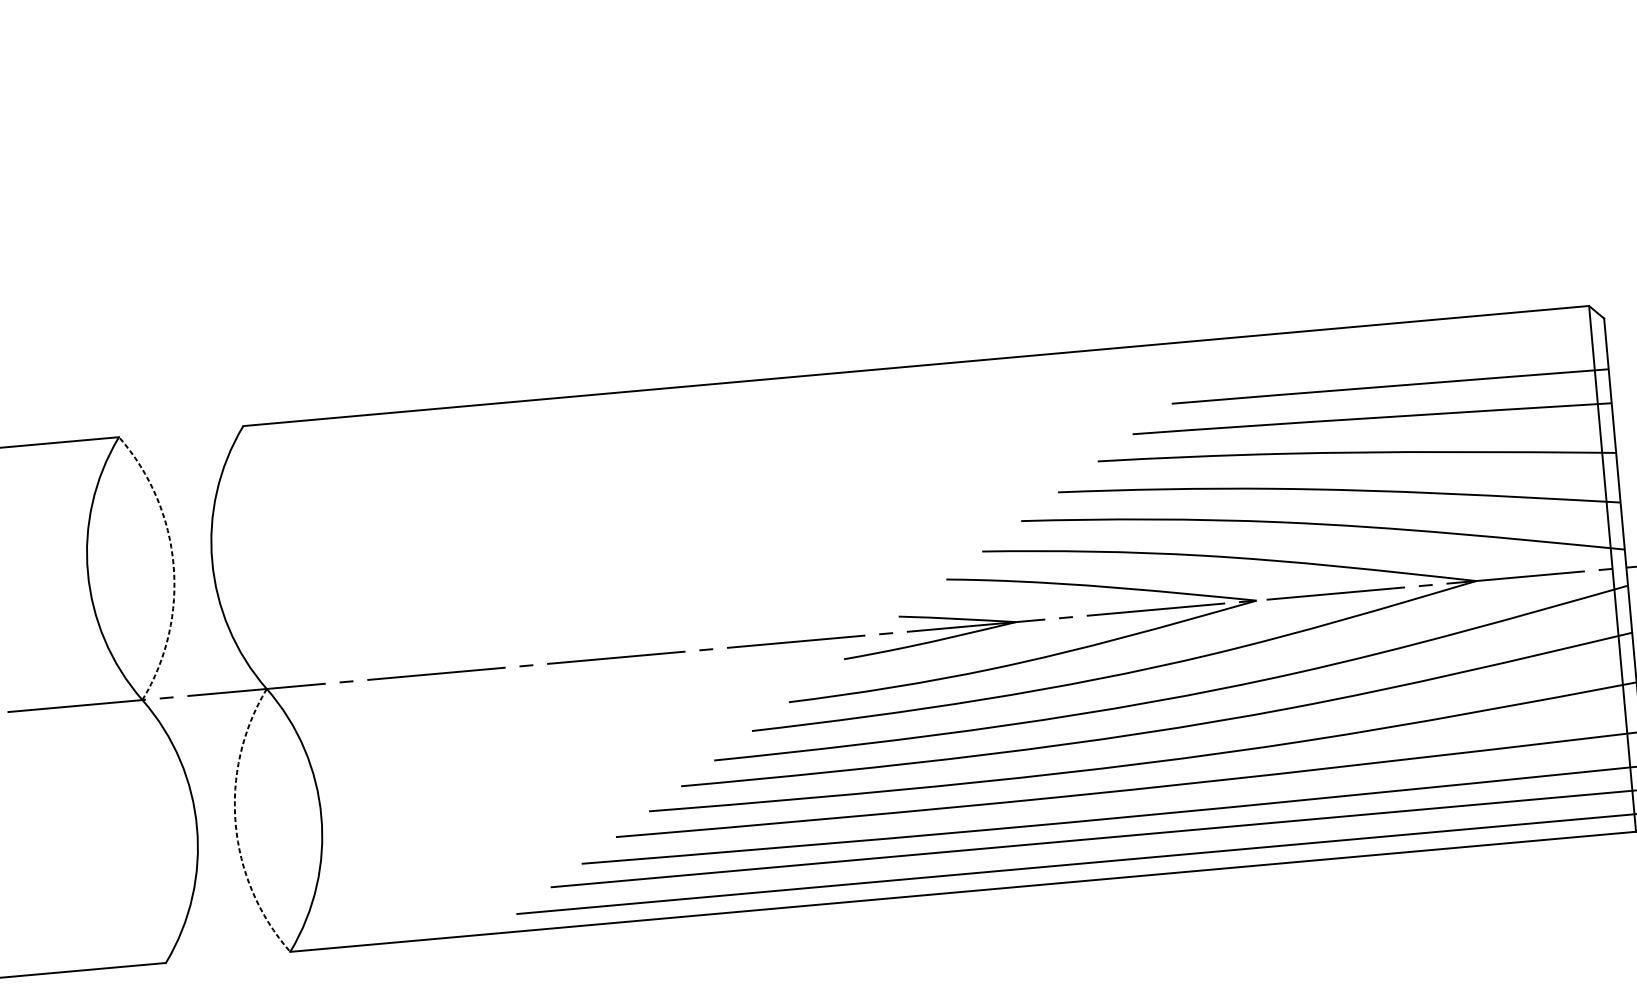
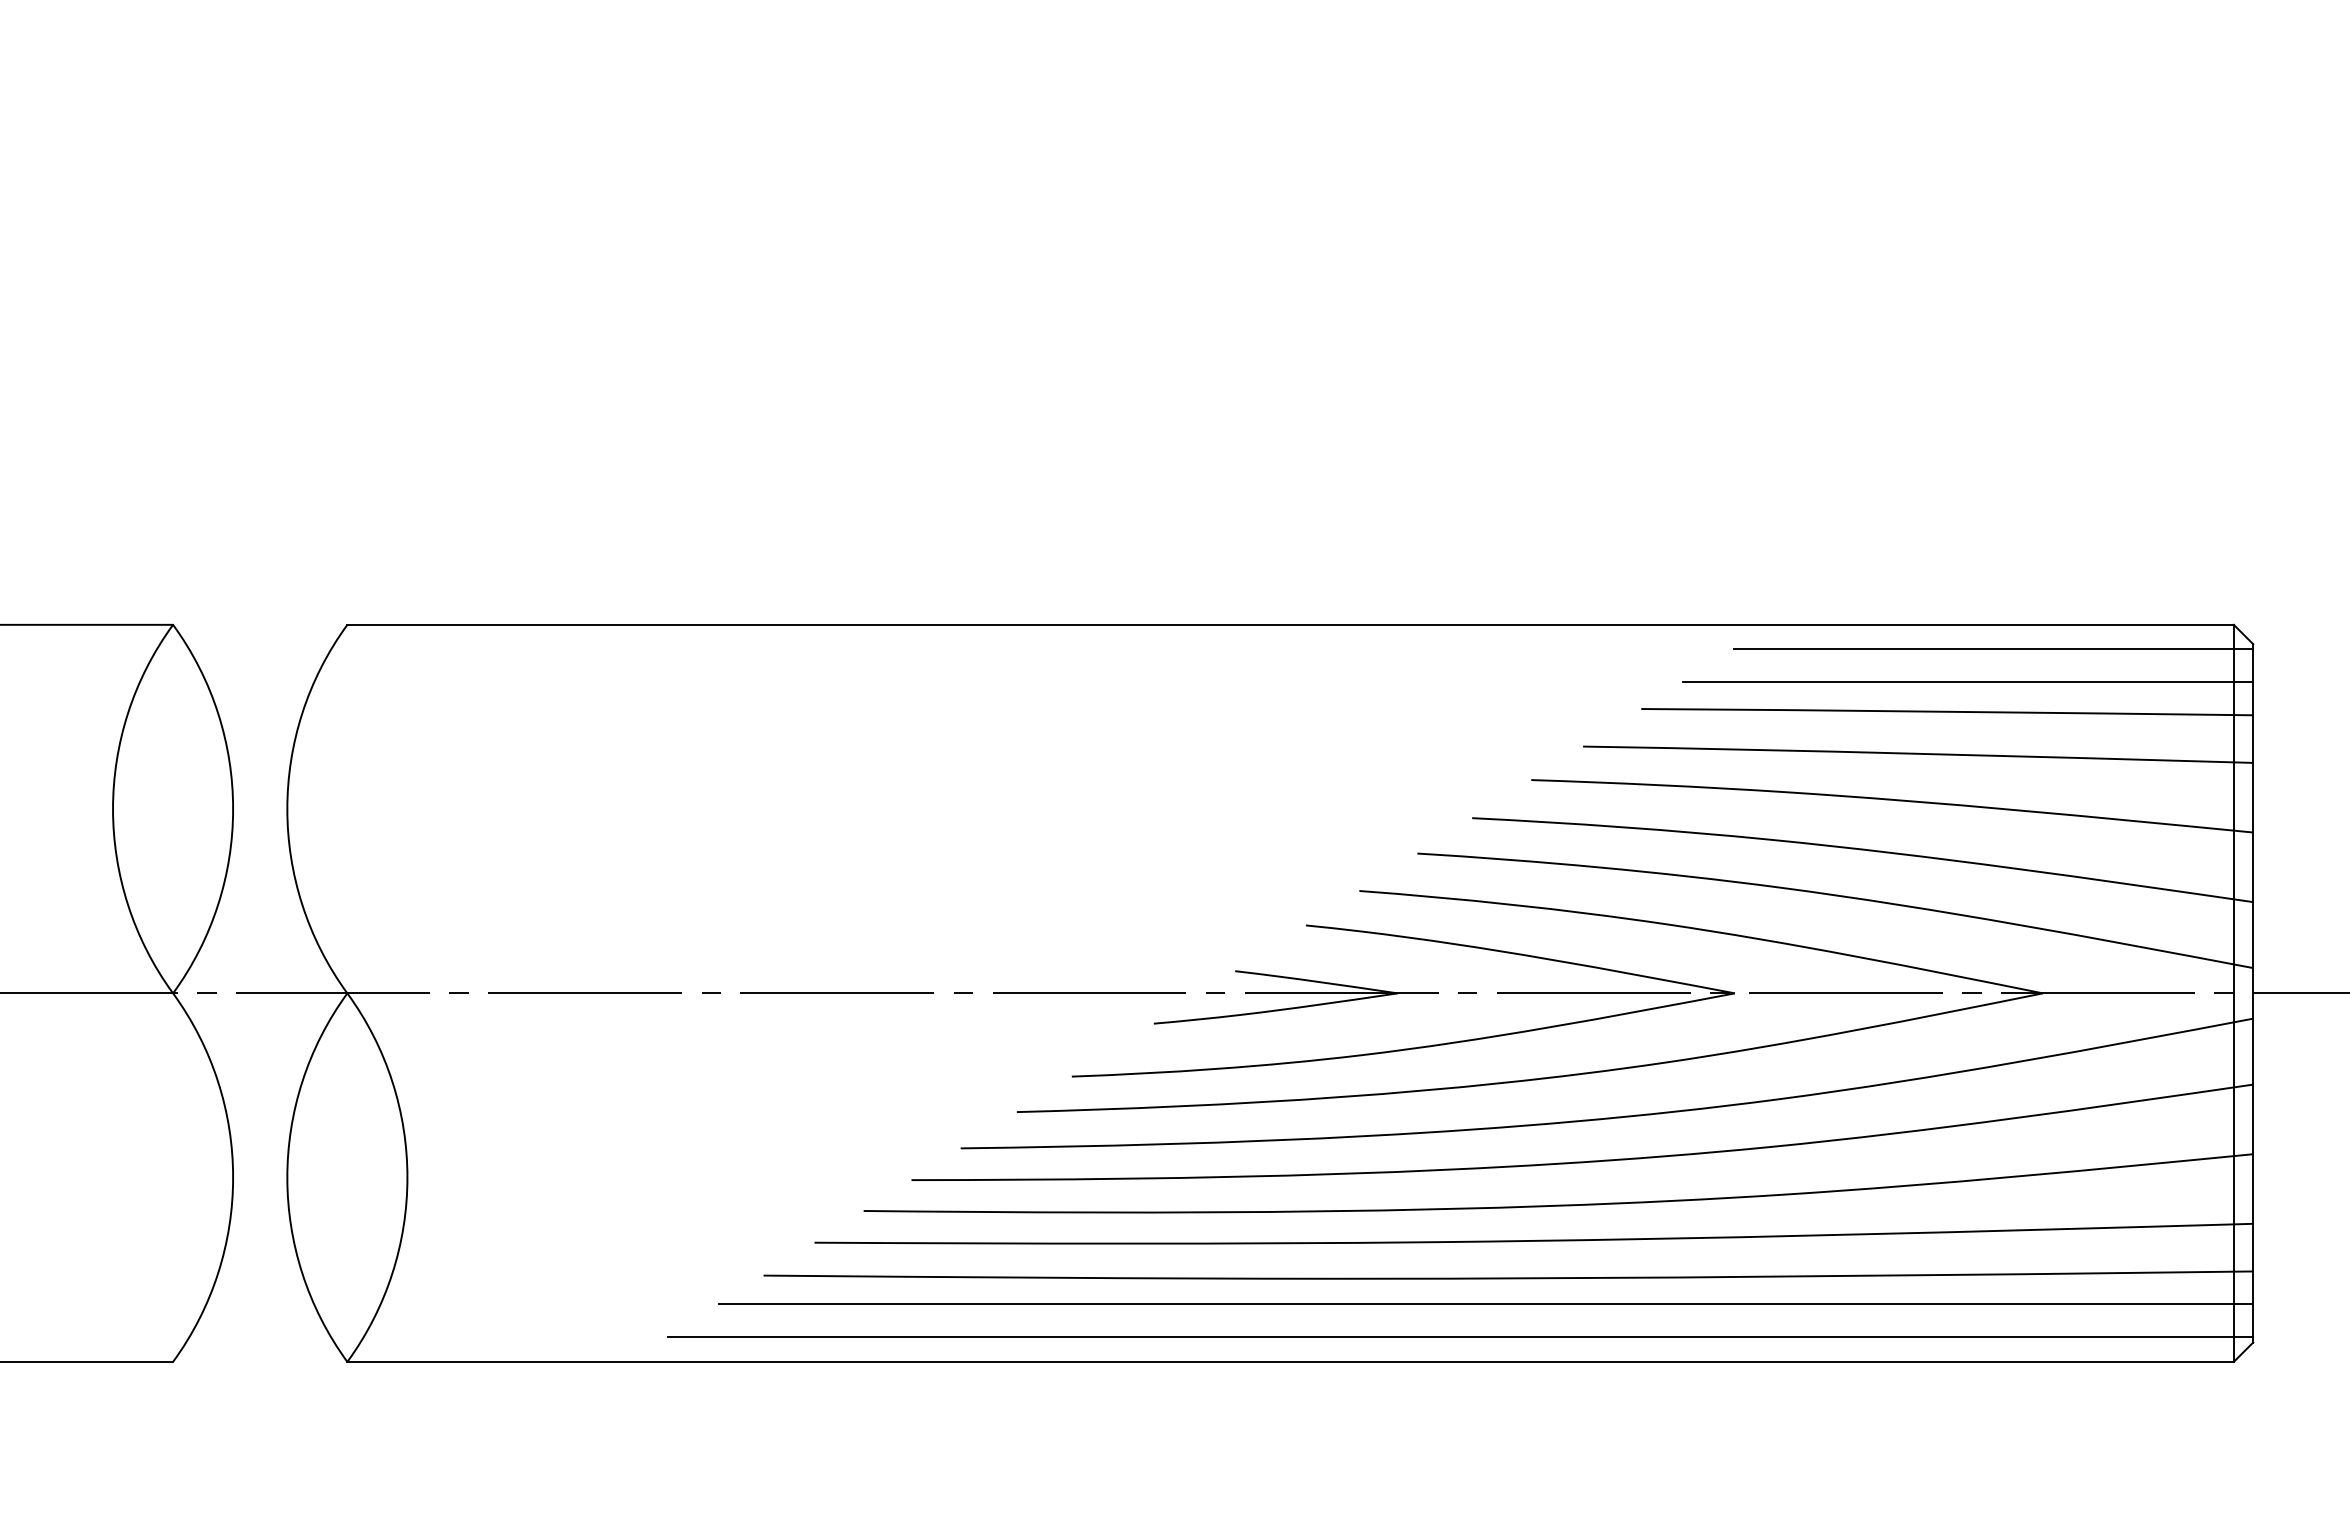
line: (1419, 338) -> (1993, 649), added
line: (1402, 364) -> (1967, 682), added
arc: (173, 565) -> (233, 809), dashed -> solid
arc: (235, 824) -> (287, 1177), dashed -> solid

